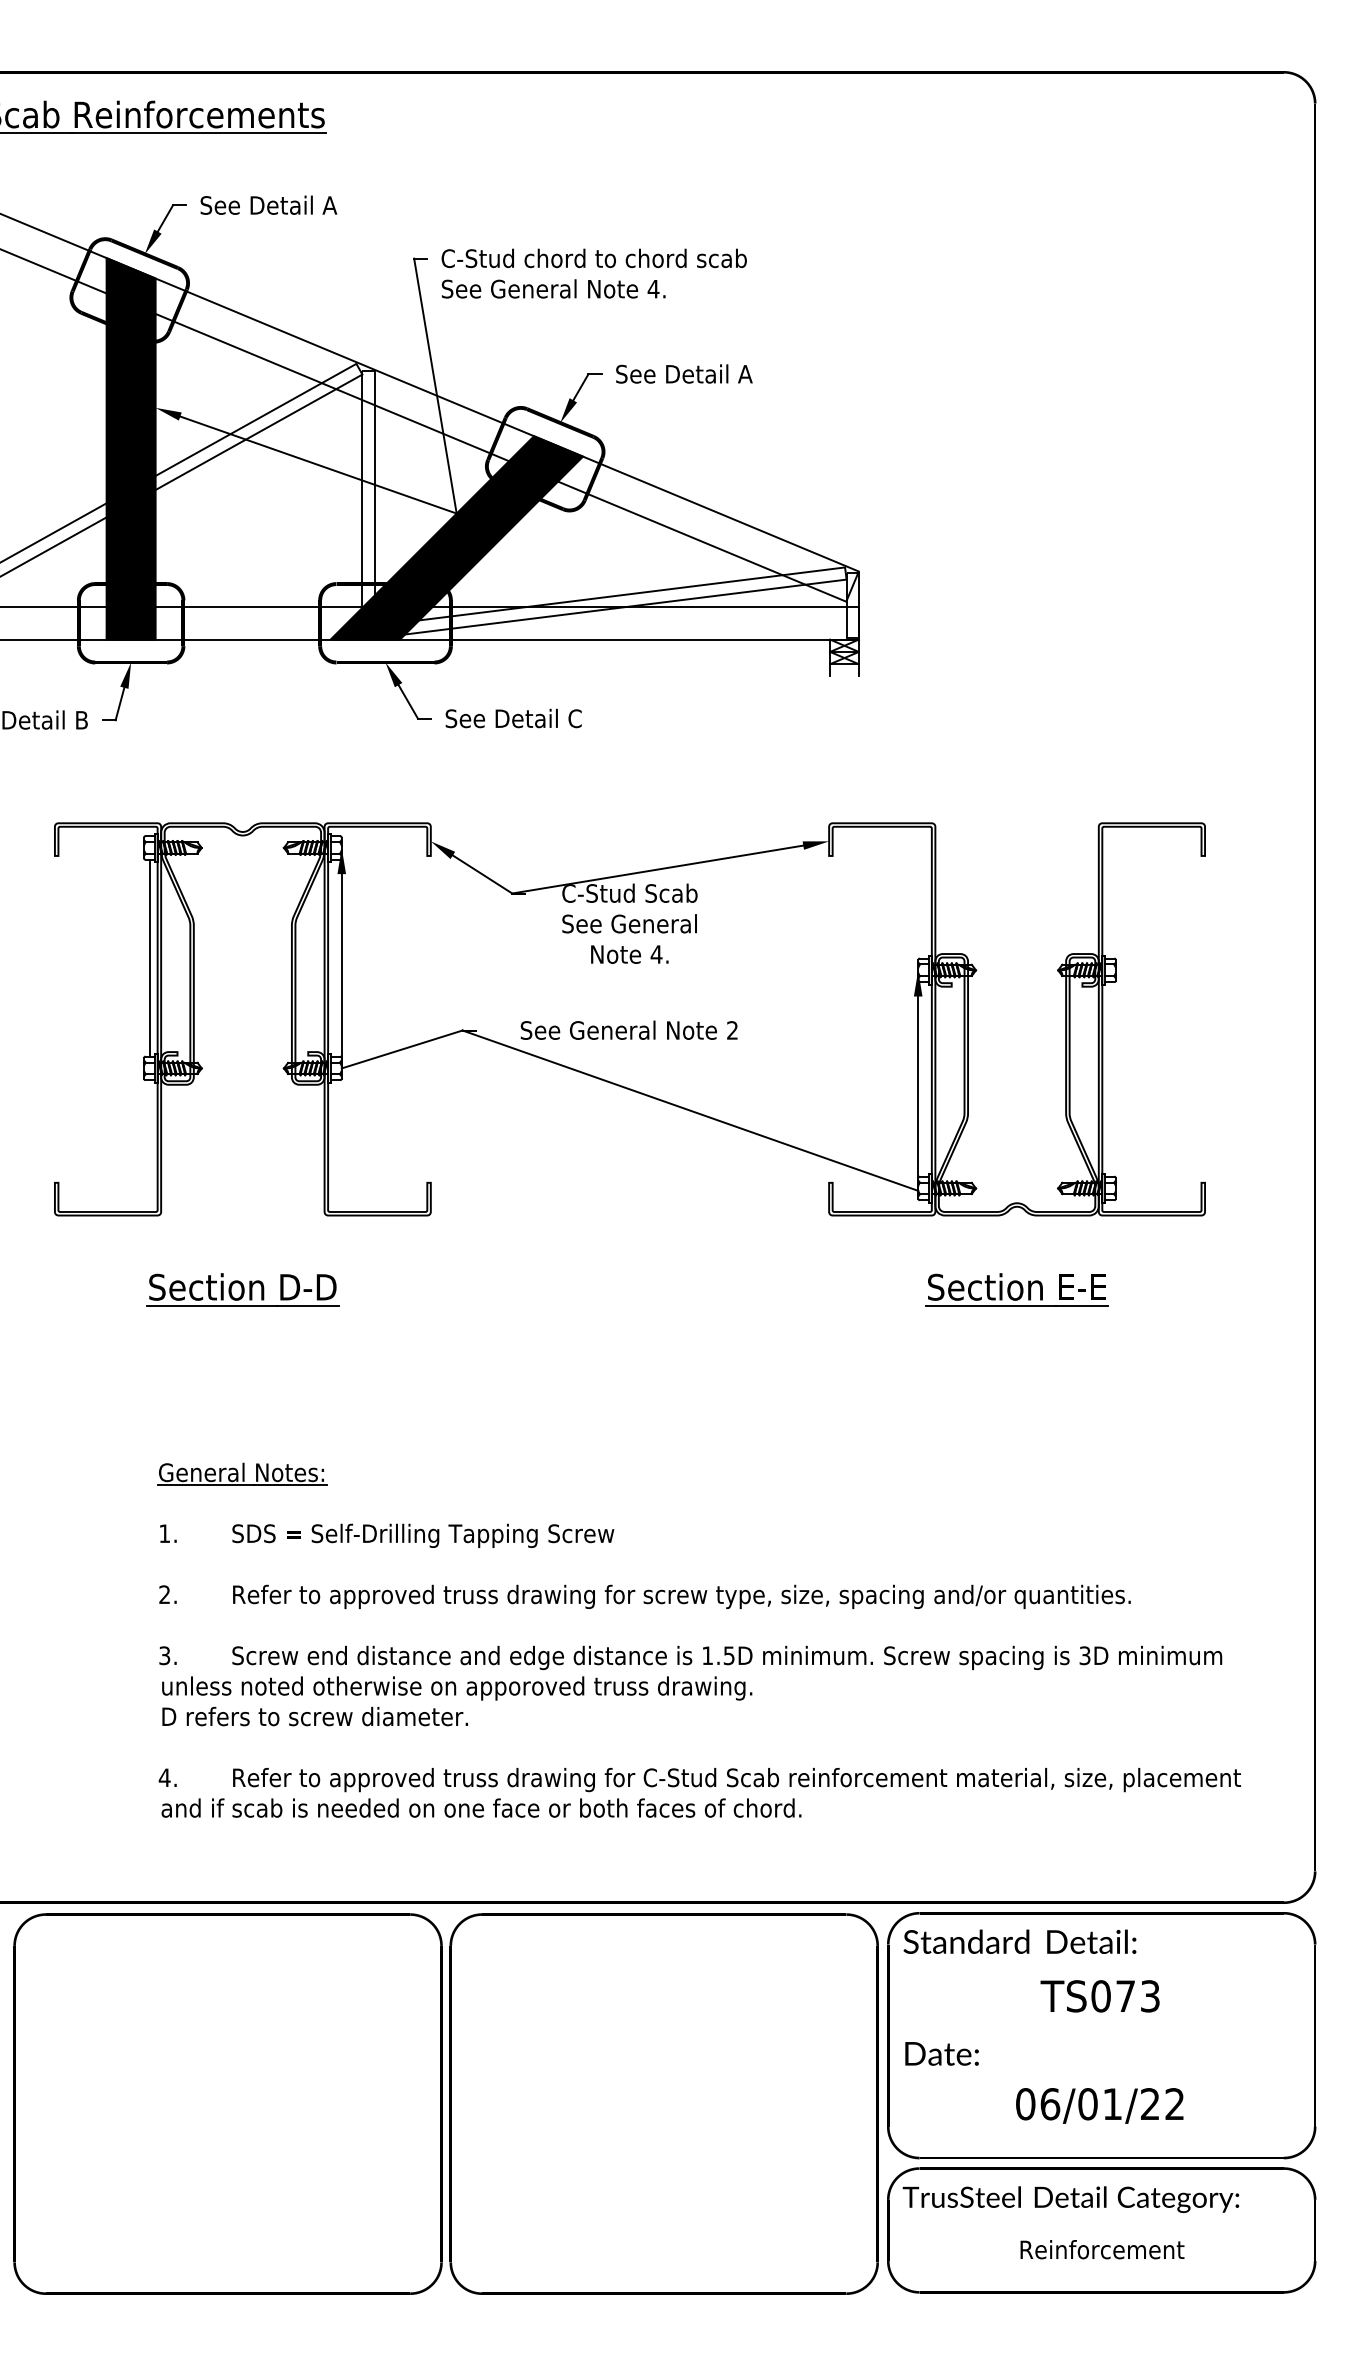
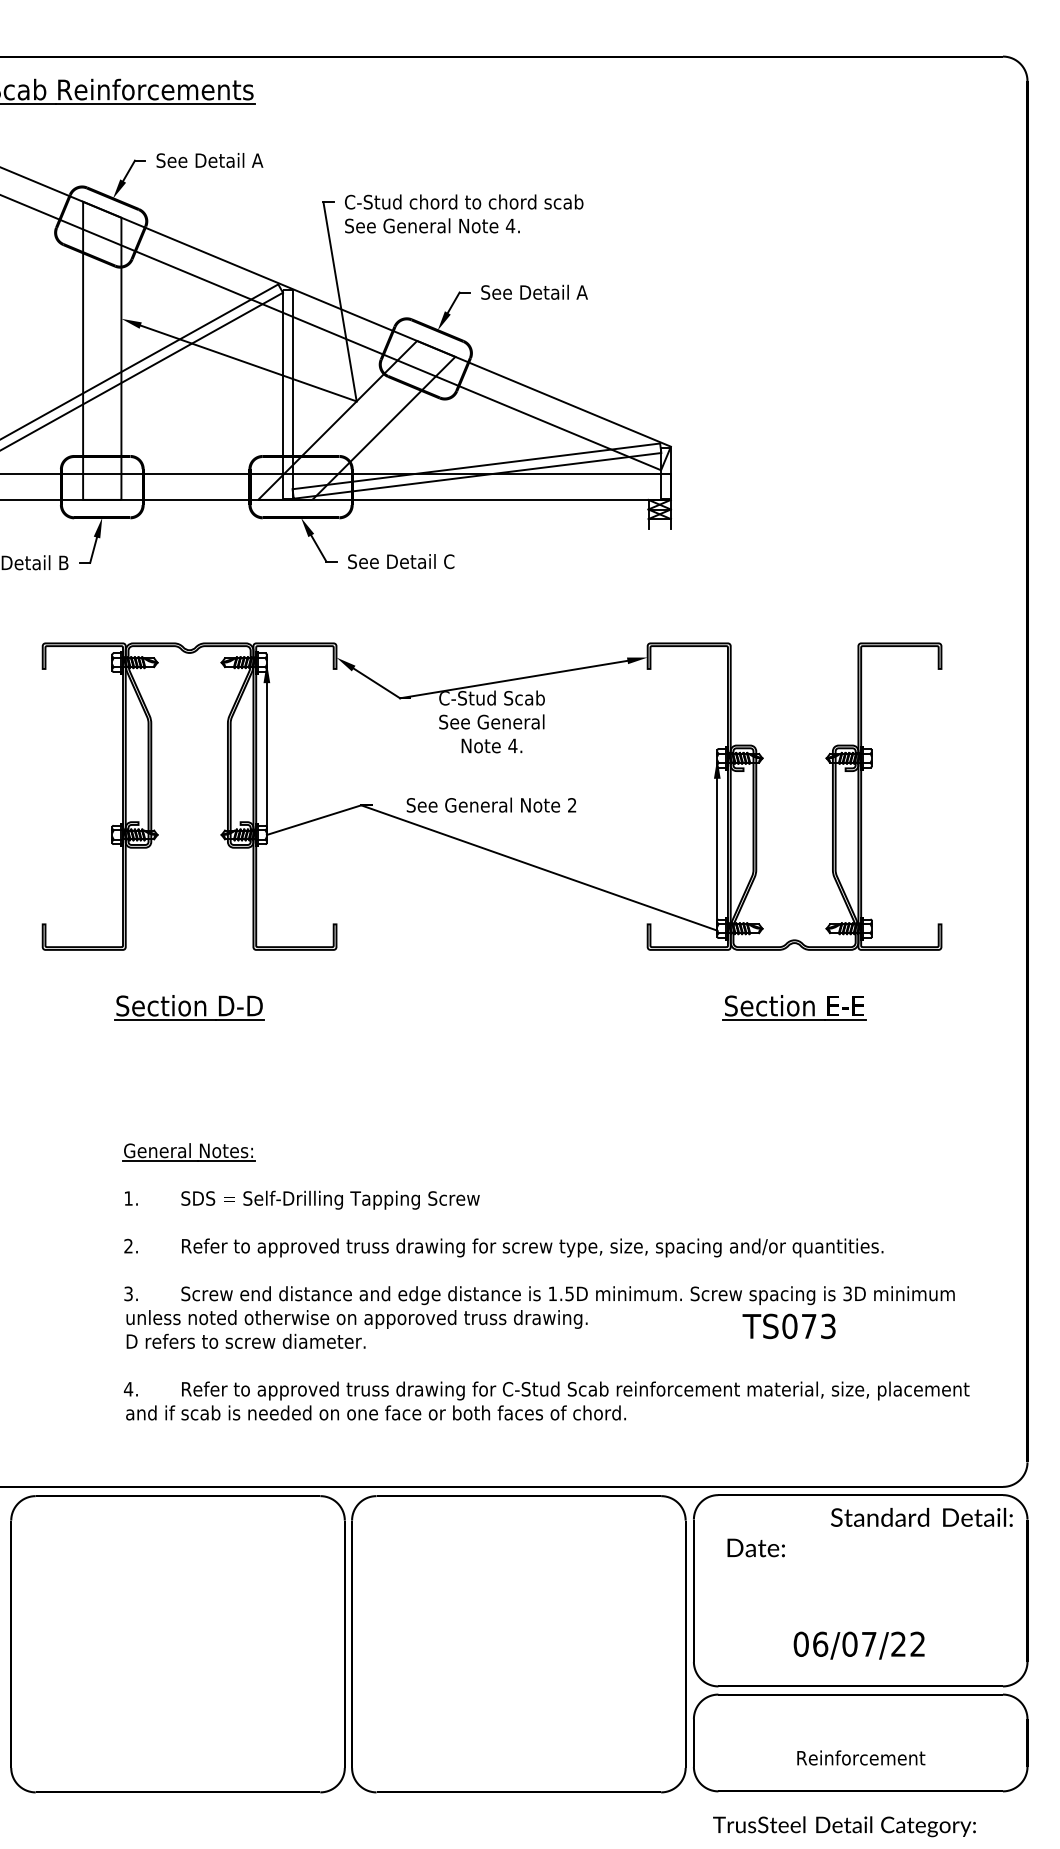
fill: (130, 448) -> (101, 350), removed
fill: (456, 537) -> (356, 420), removed
line: (150, 957) -> (117, 748), removed
text: (1019, 1941) -> (921, 1517), moved
text: (1099, 1996) -> (788, 1326), moved
text: (941, 2053) -> (755, 1547), moved
text: (1112, 2103) -> (869, 1643), 06/01/22 -> 06/07/22
text: (1070, 2199) -> (844, 1826), moved

